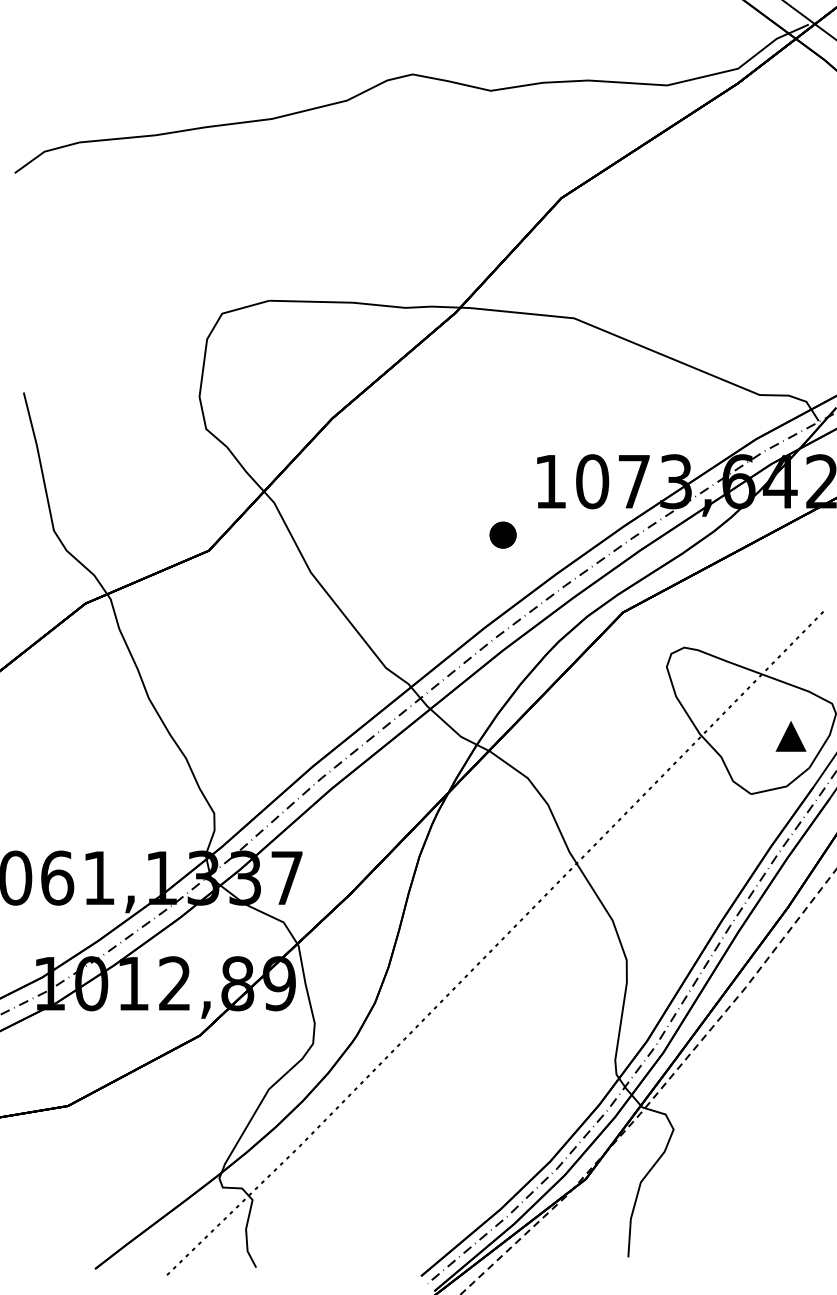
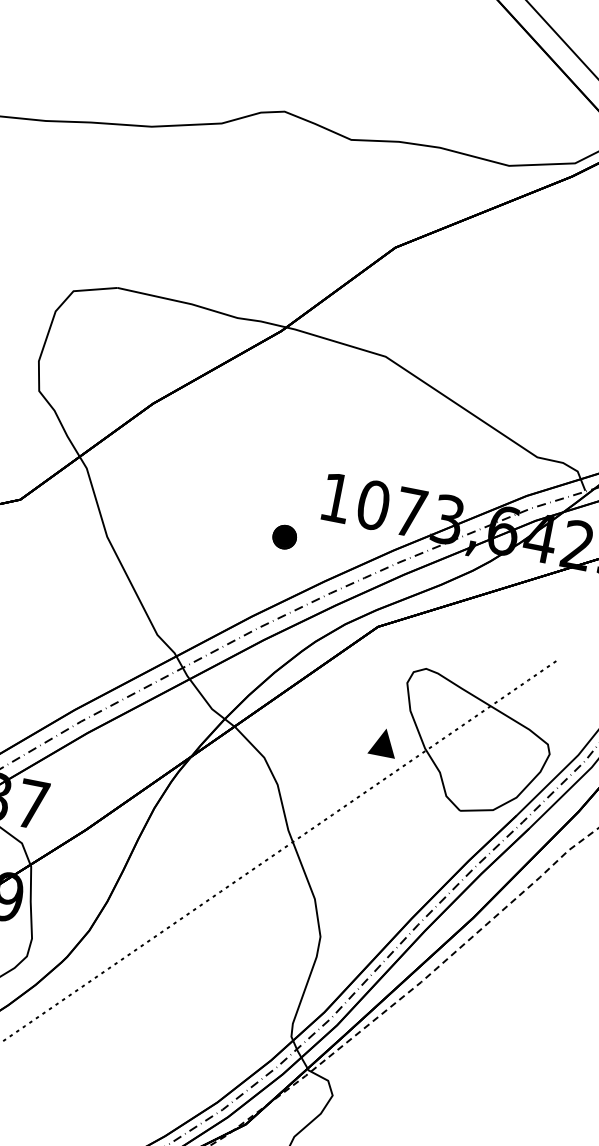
part: (790, 736) -> (383, 742), moved

